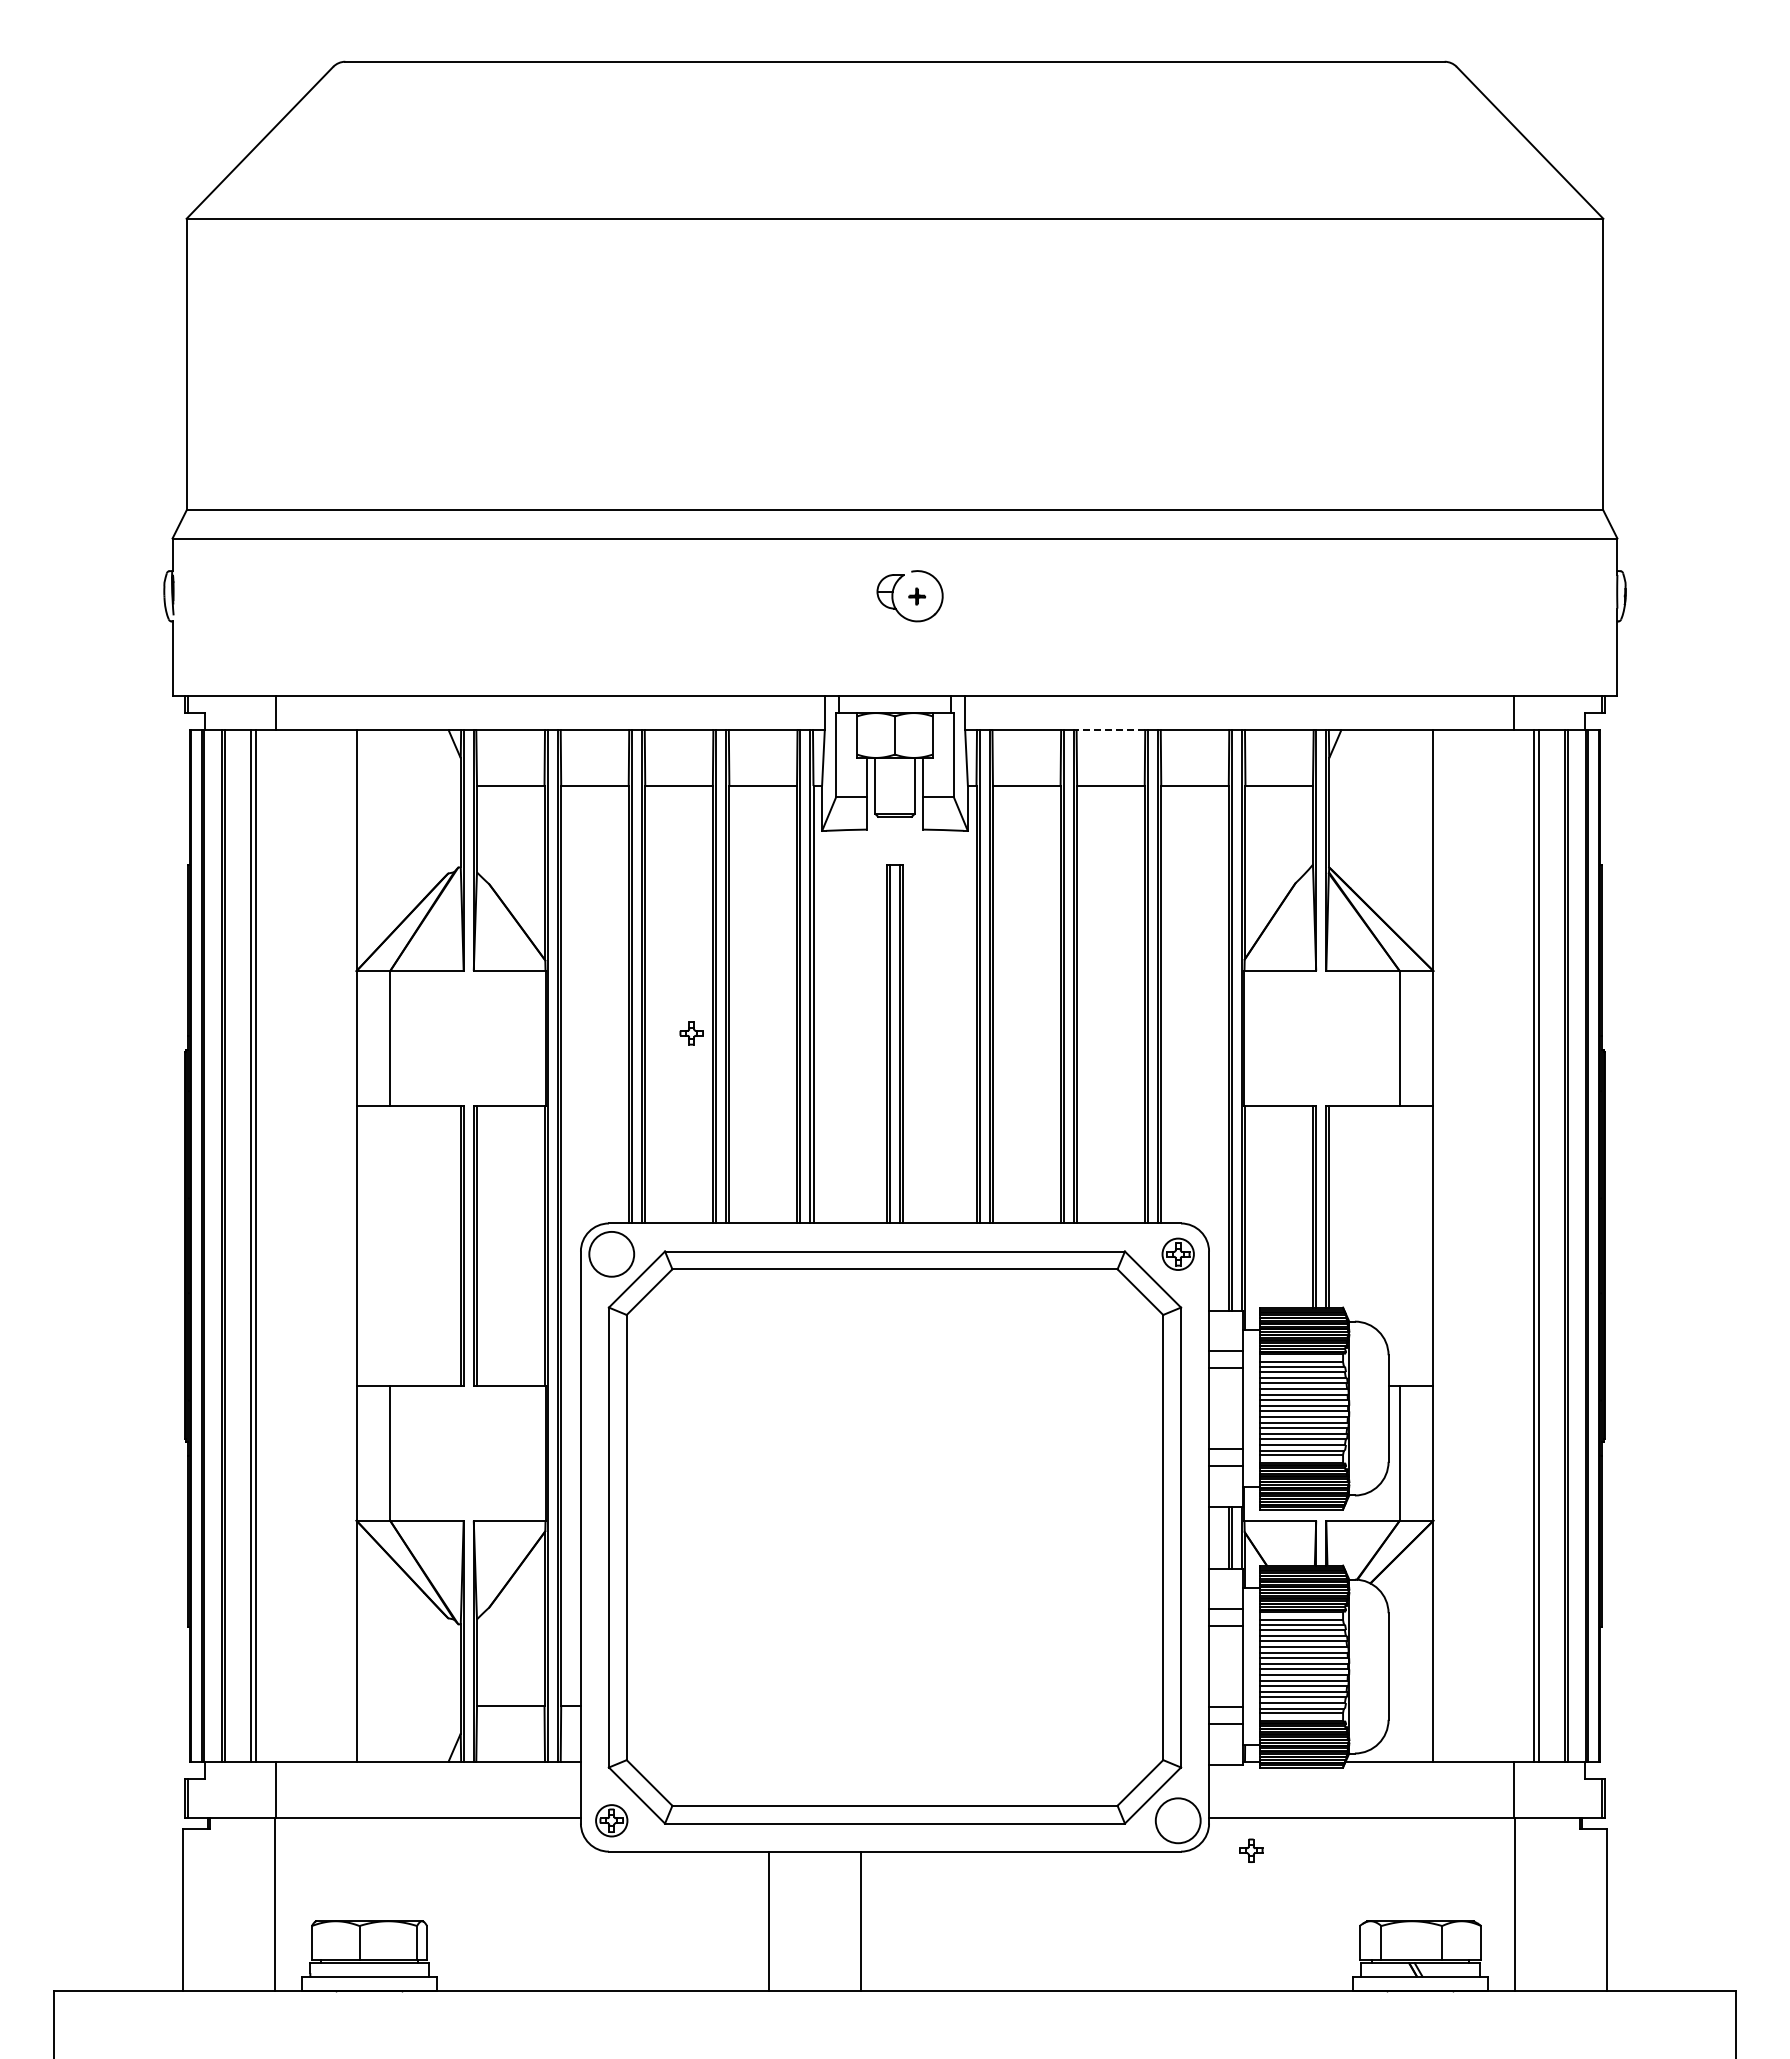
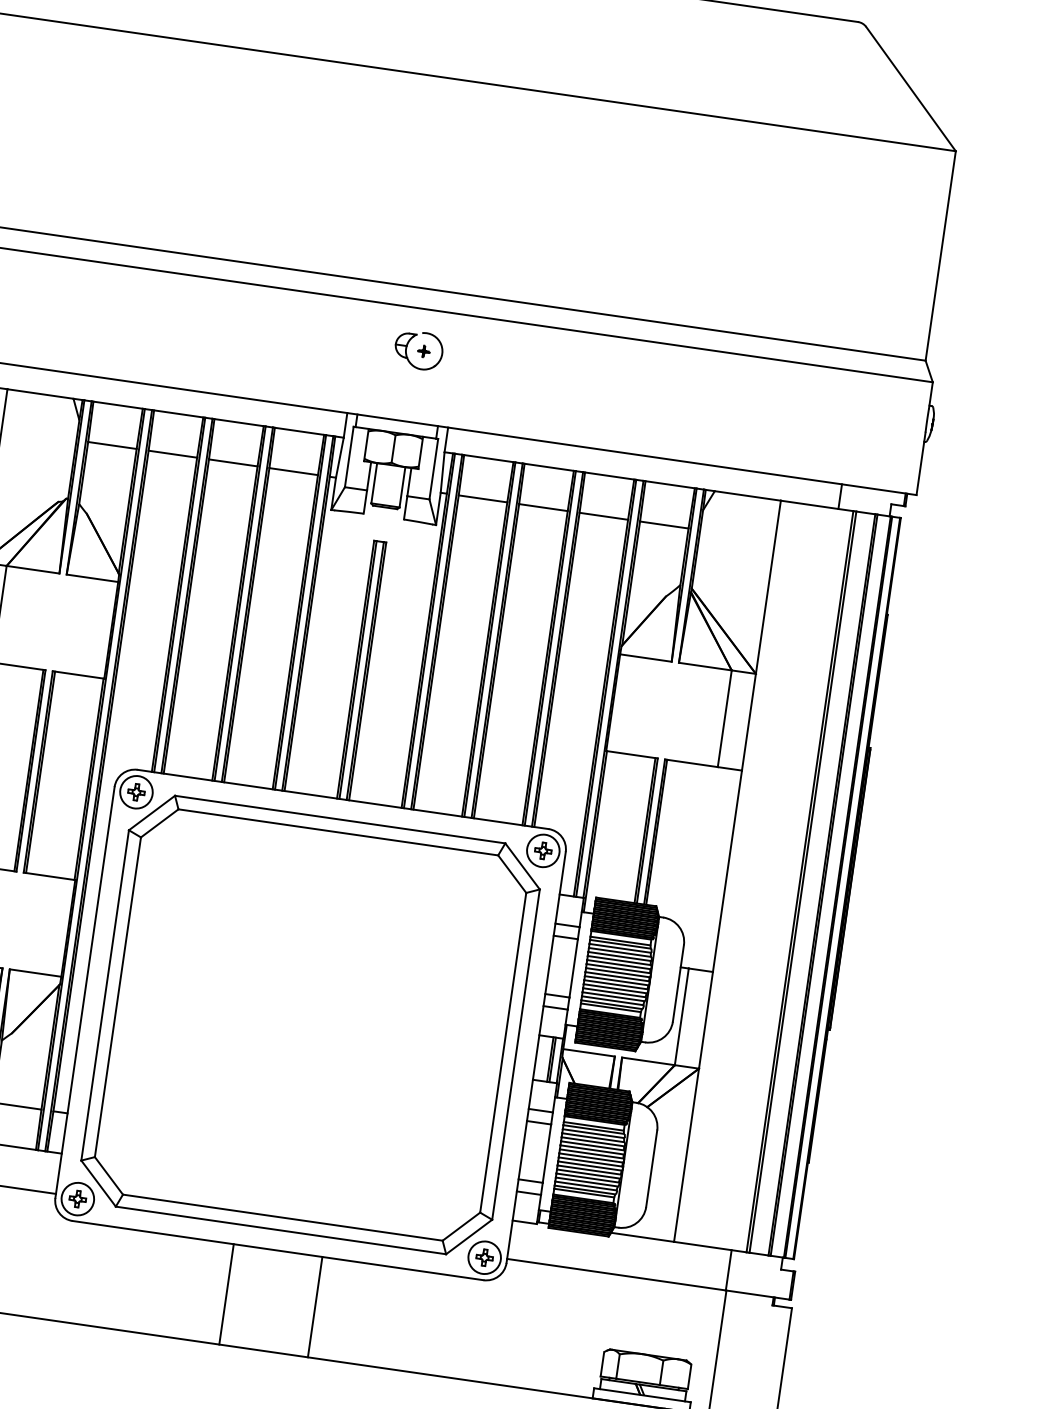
line: (1110, 729) -> (548, 466), dashed -> solid
part: (691, 1033) -> (136, 792), moved
circle: (1177, 1253) -> (542, 850), size x1.43
circle: (611, 1820) -> (77, 1198), size x1.43
part: (1251, 1850) -> (484, 1257), moved
line: (769, 1921) -> (226, 1294), moved
line: (860, 1921) -> (315, 1307), moved

